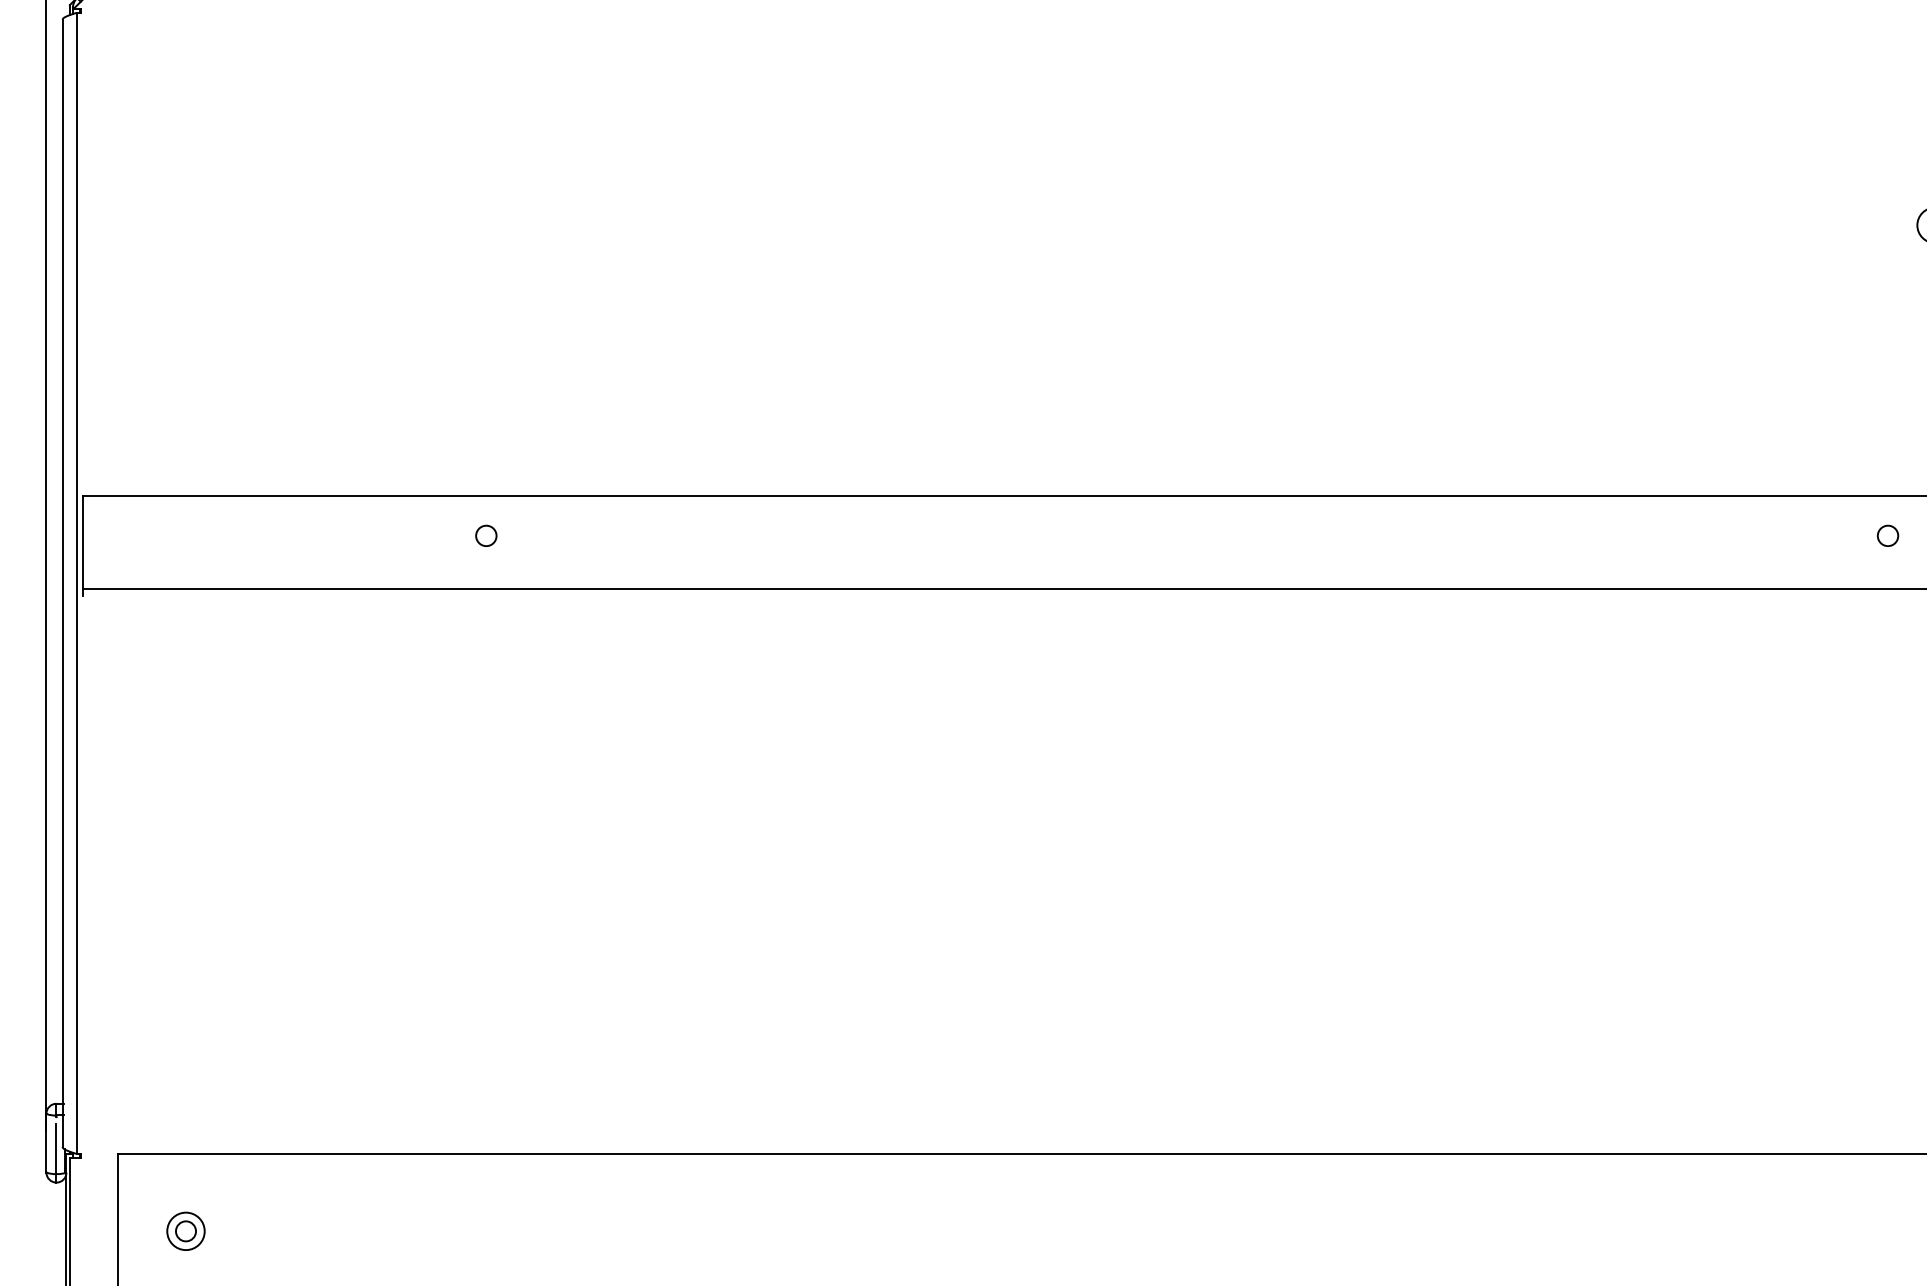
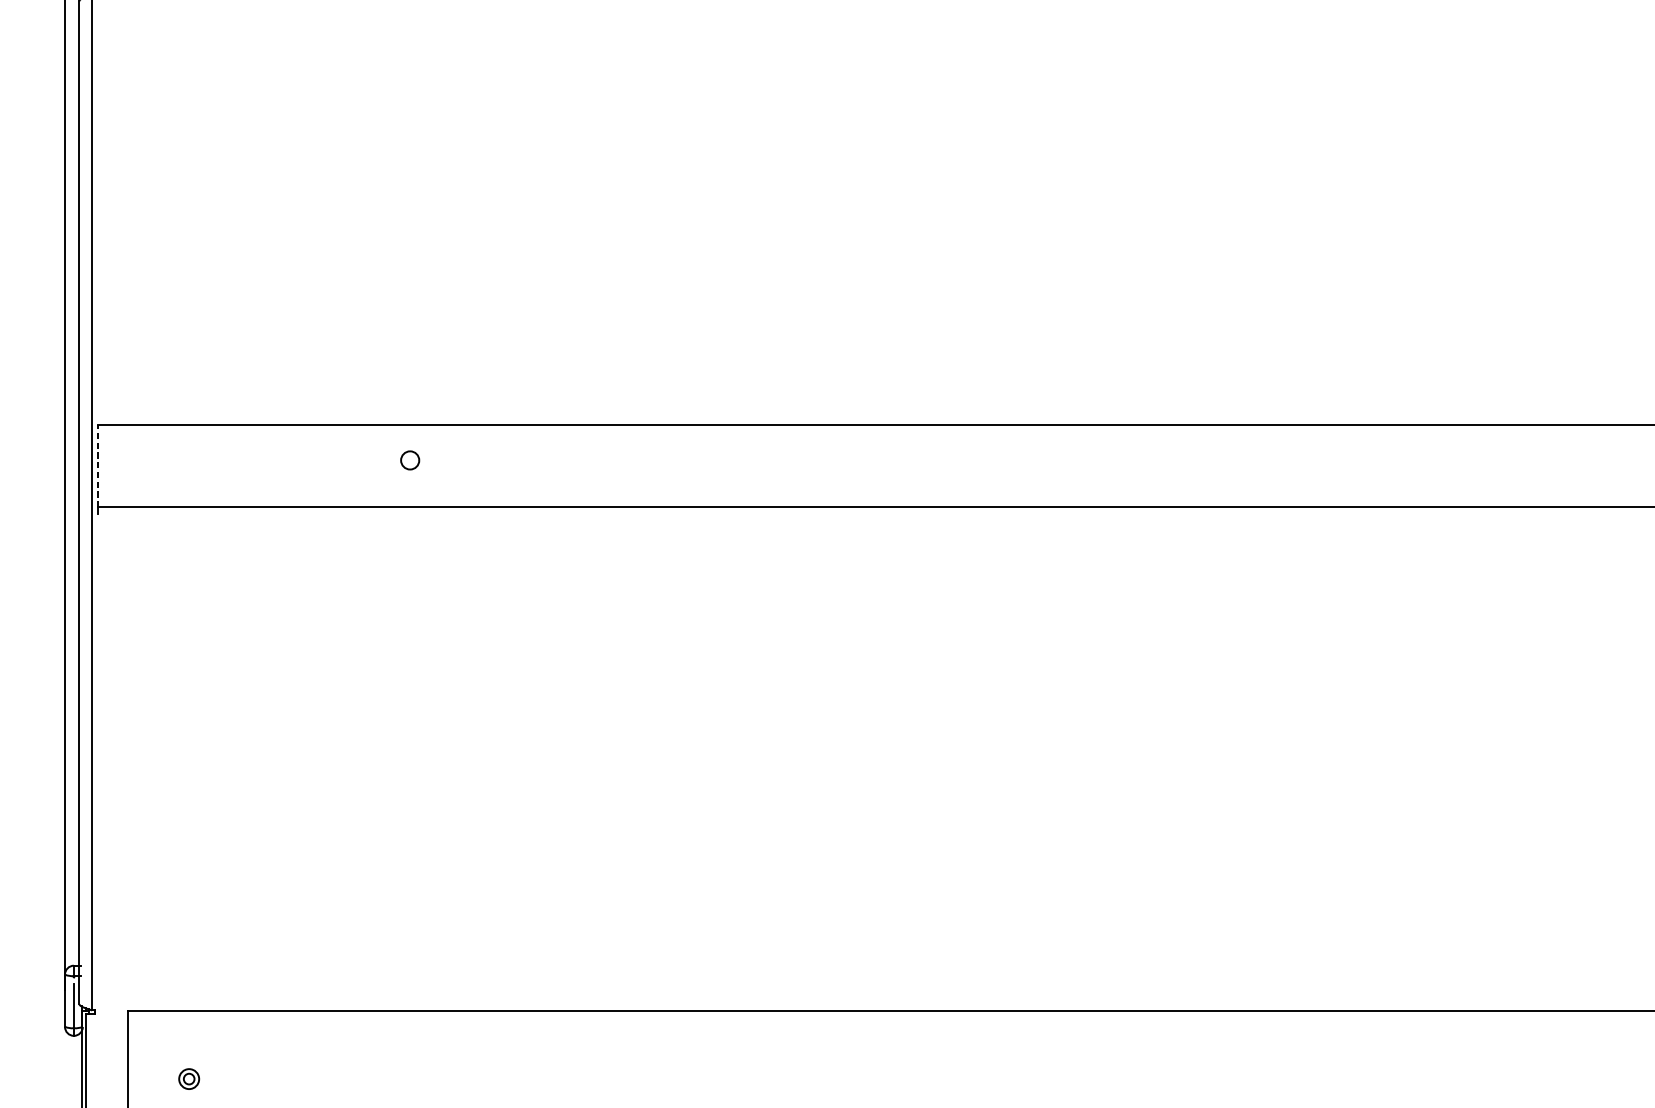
circle: (486, 535) -> (410, 460), moved
line: (83, 541) -> (97, 465), solid -> dashed
part: (185, 1230) -> (188, 1078), size x0.6

